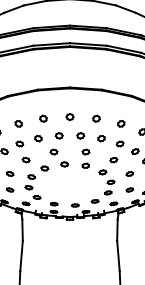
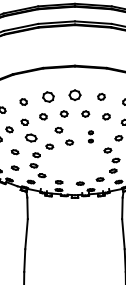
part: (69, 116) -> (74, 94), size x1.6
part: (43, 118) -> (48, 96), size x1.6
part: (85, 158) -> (90, 136), size x0.6
part: (25, 160) -> (30, 138), size x1.6

